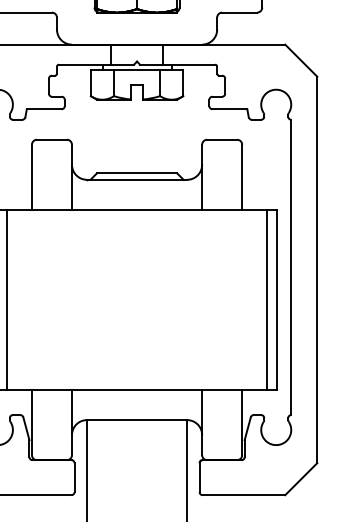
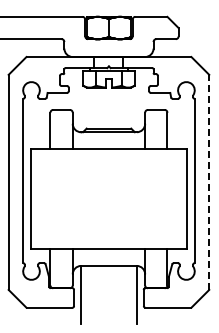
line: (317, 270) -> (209, 182), solid -> dashed
line: (6, 298) -> (36, 198), removed
line: (267, 298) -> (181, 198), removed

